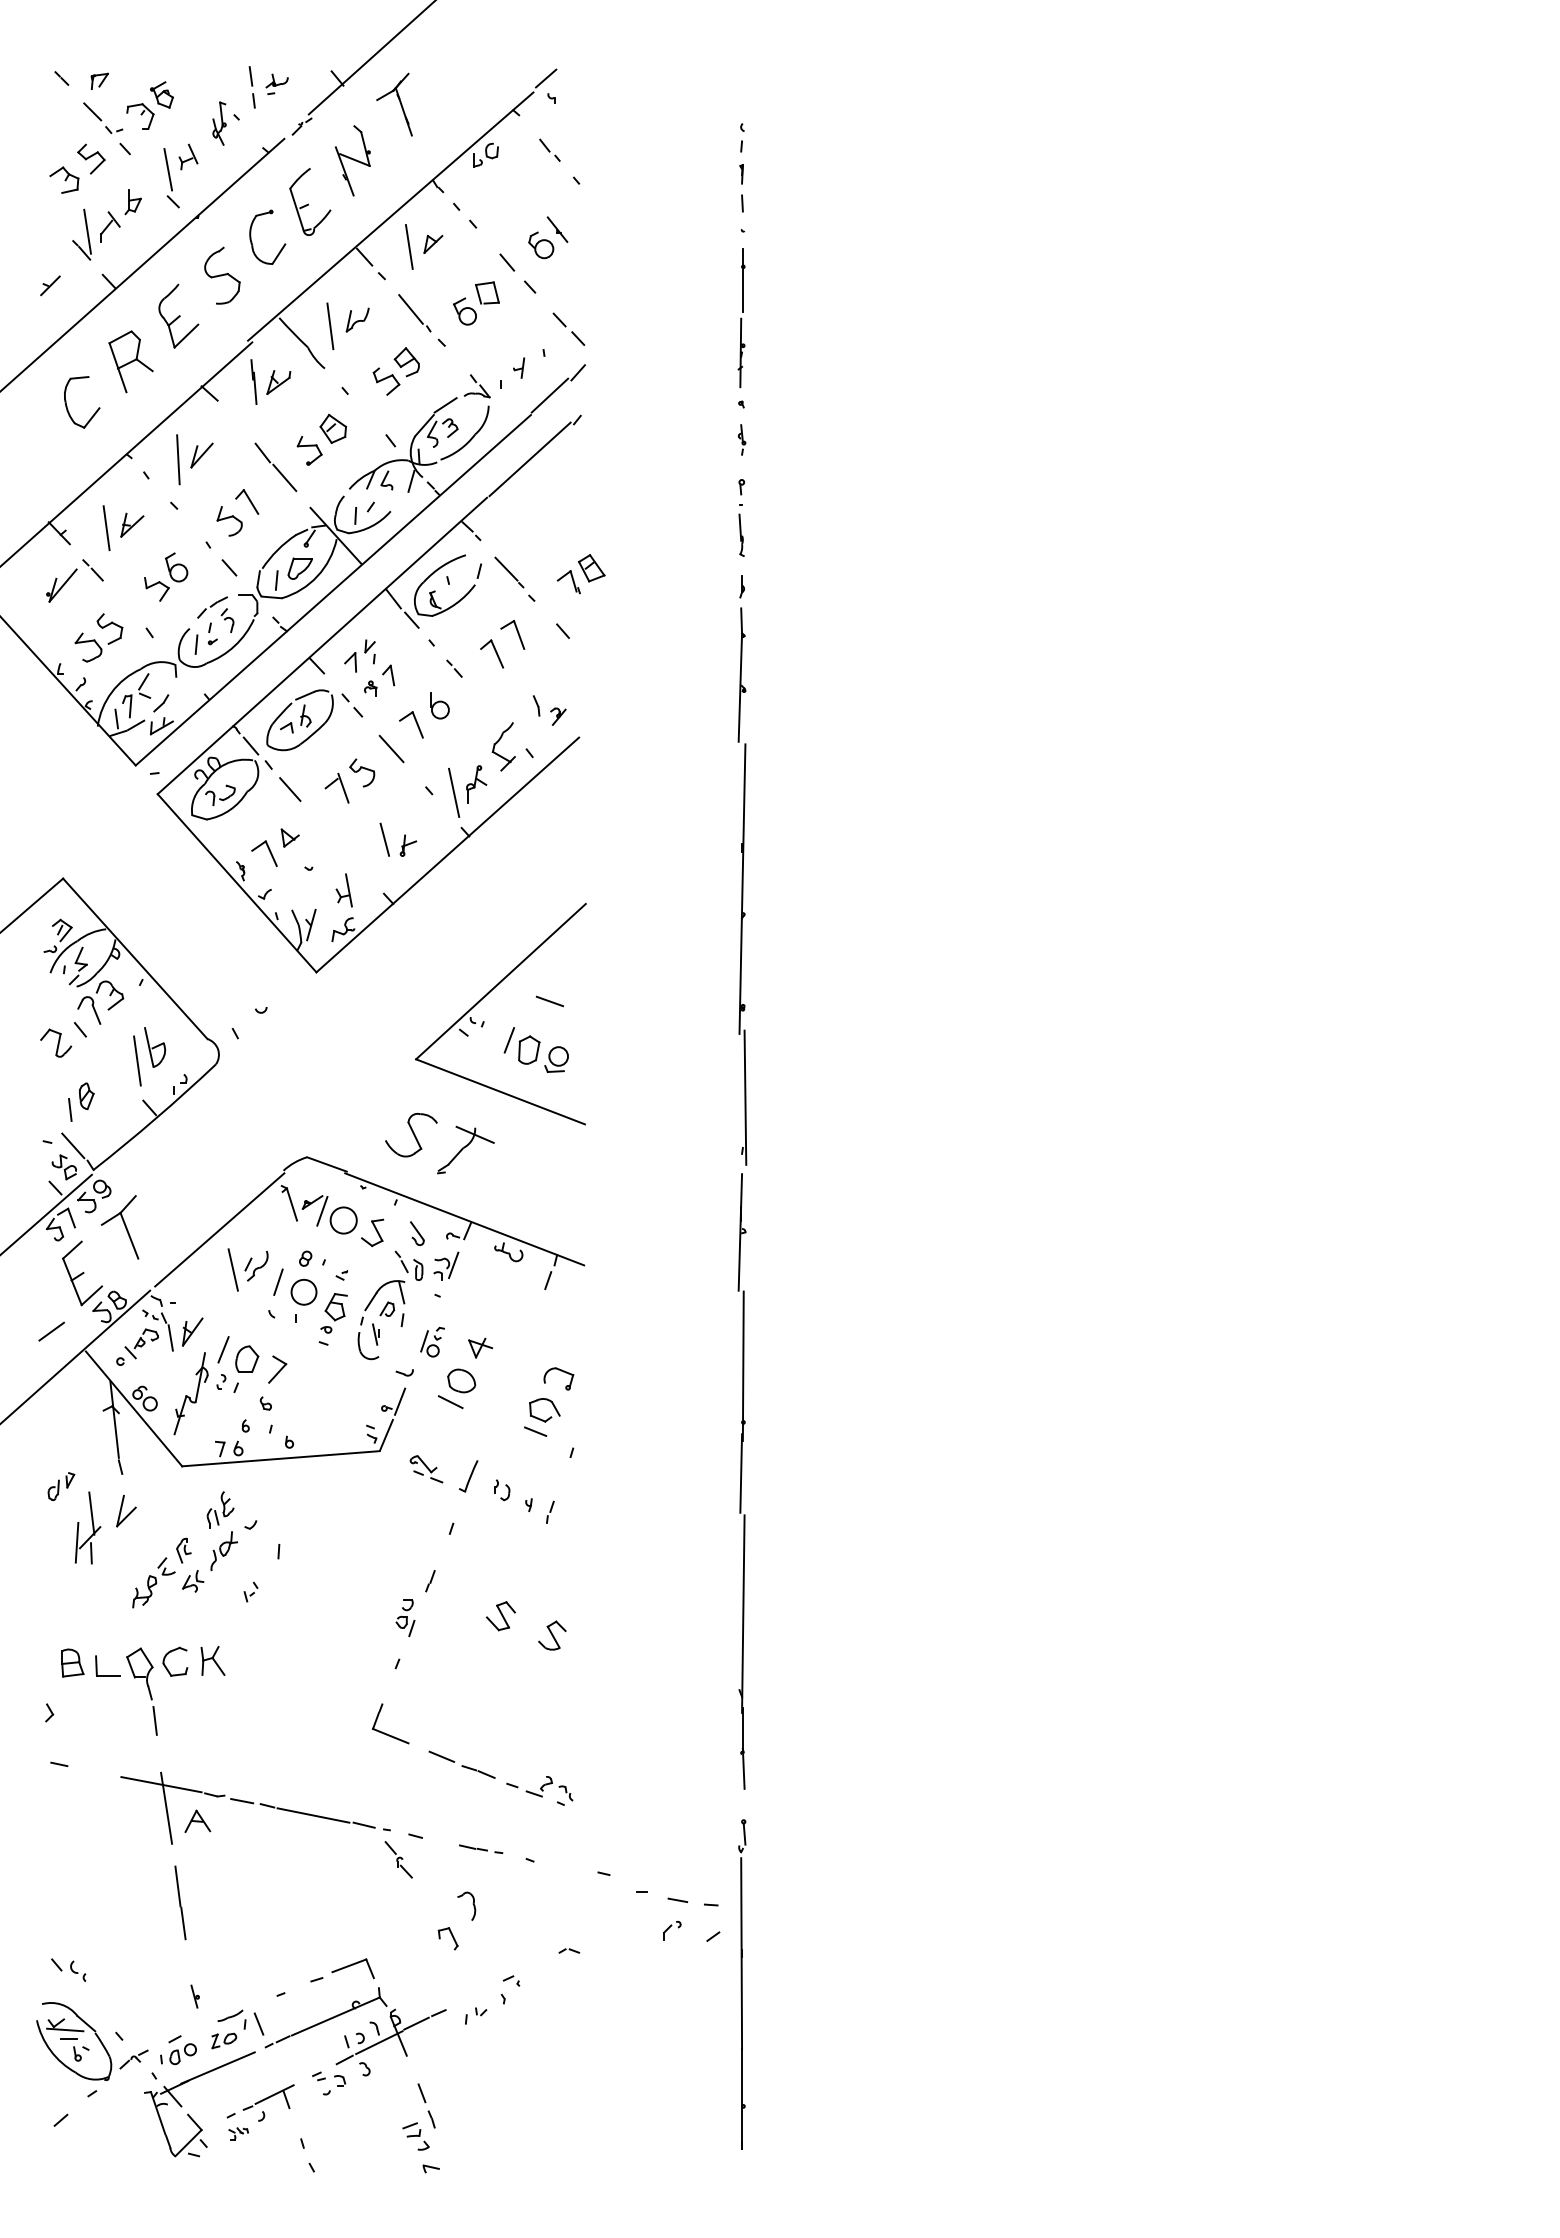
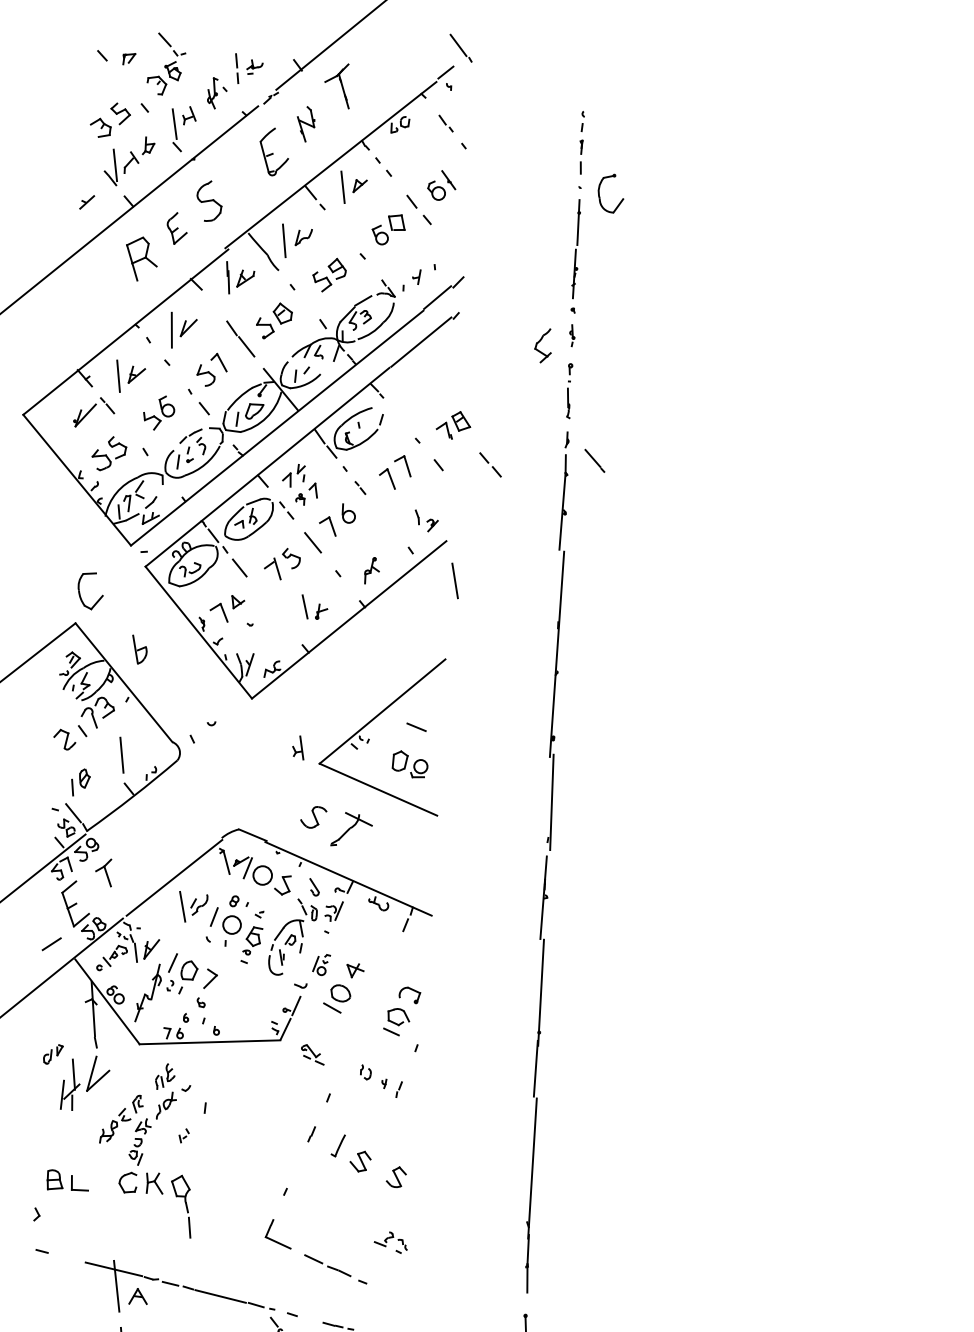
part: (103, 117) -> (172, 44), moved
part: (352, 160) -> (305, 124), size x0.7
part: (251, 236) -> (599, 192), moved
part: (414, 313) -> (460, 48), moved
part: (178, 315) -> (176, 227), size x0.7
line: (566, 326) -> (488, 462), moved
part: (67, 405) -> (80, 592), moved
line: (509, 572) -> (594, 460), moved
part: (499, 741) -> (540, 341), moved
line: (454, 792) -> (455, 580), moved
part: (343, 890) -> (297, 747), moved
line: (509, 1040) -> (386, 753), removed
part: (155, 1047) -> (139, 649), moved
part: (411, 1135) -> (313, 817), size x0.7
part: (119, 1227) -> (103, 872), size x0.6
part: (468, 1476) -> (338, 1145), moved
part: (126, 1510) -> (98, 1073), size x1.6
part: (405, 1618) -> (135, 1152), moved
part: (148, 1691) -> (185, 1206), moved
part: (549, 1790) -> (391, 1242), moved

